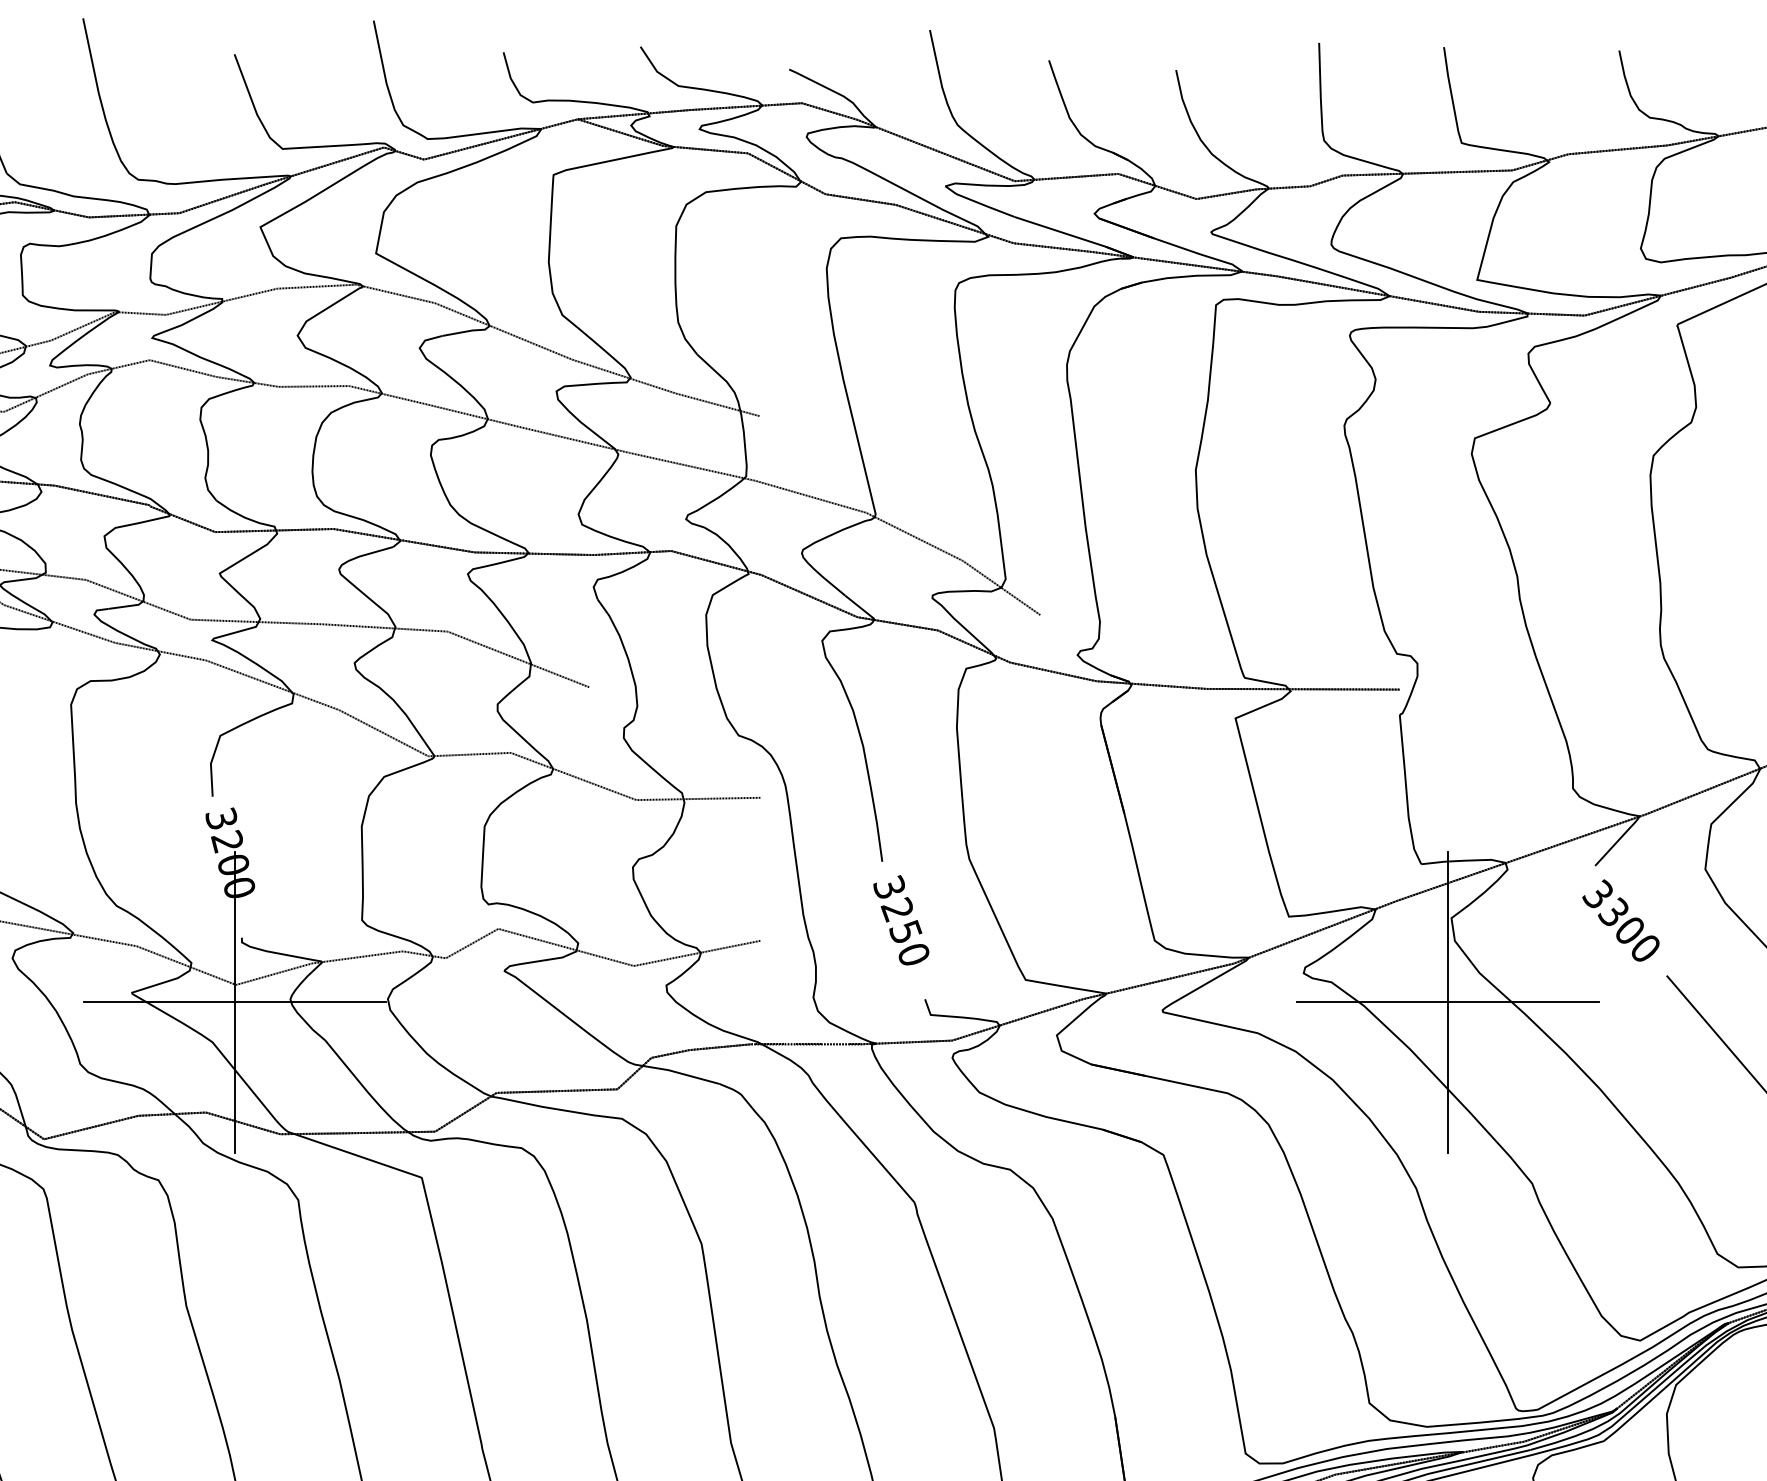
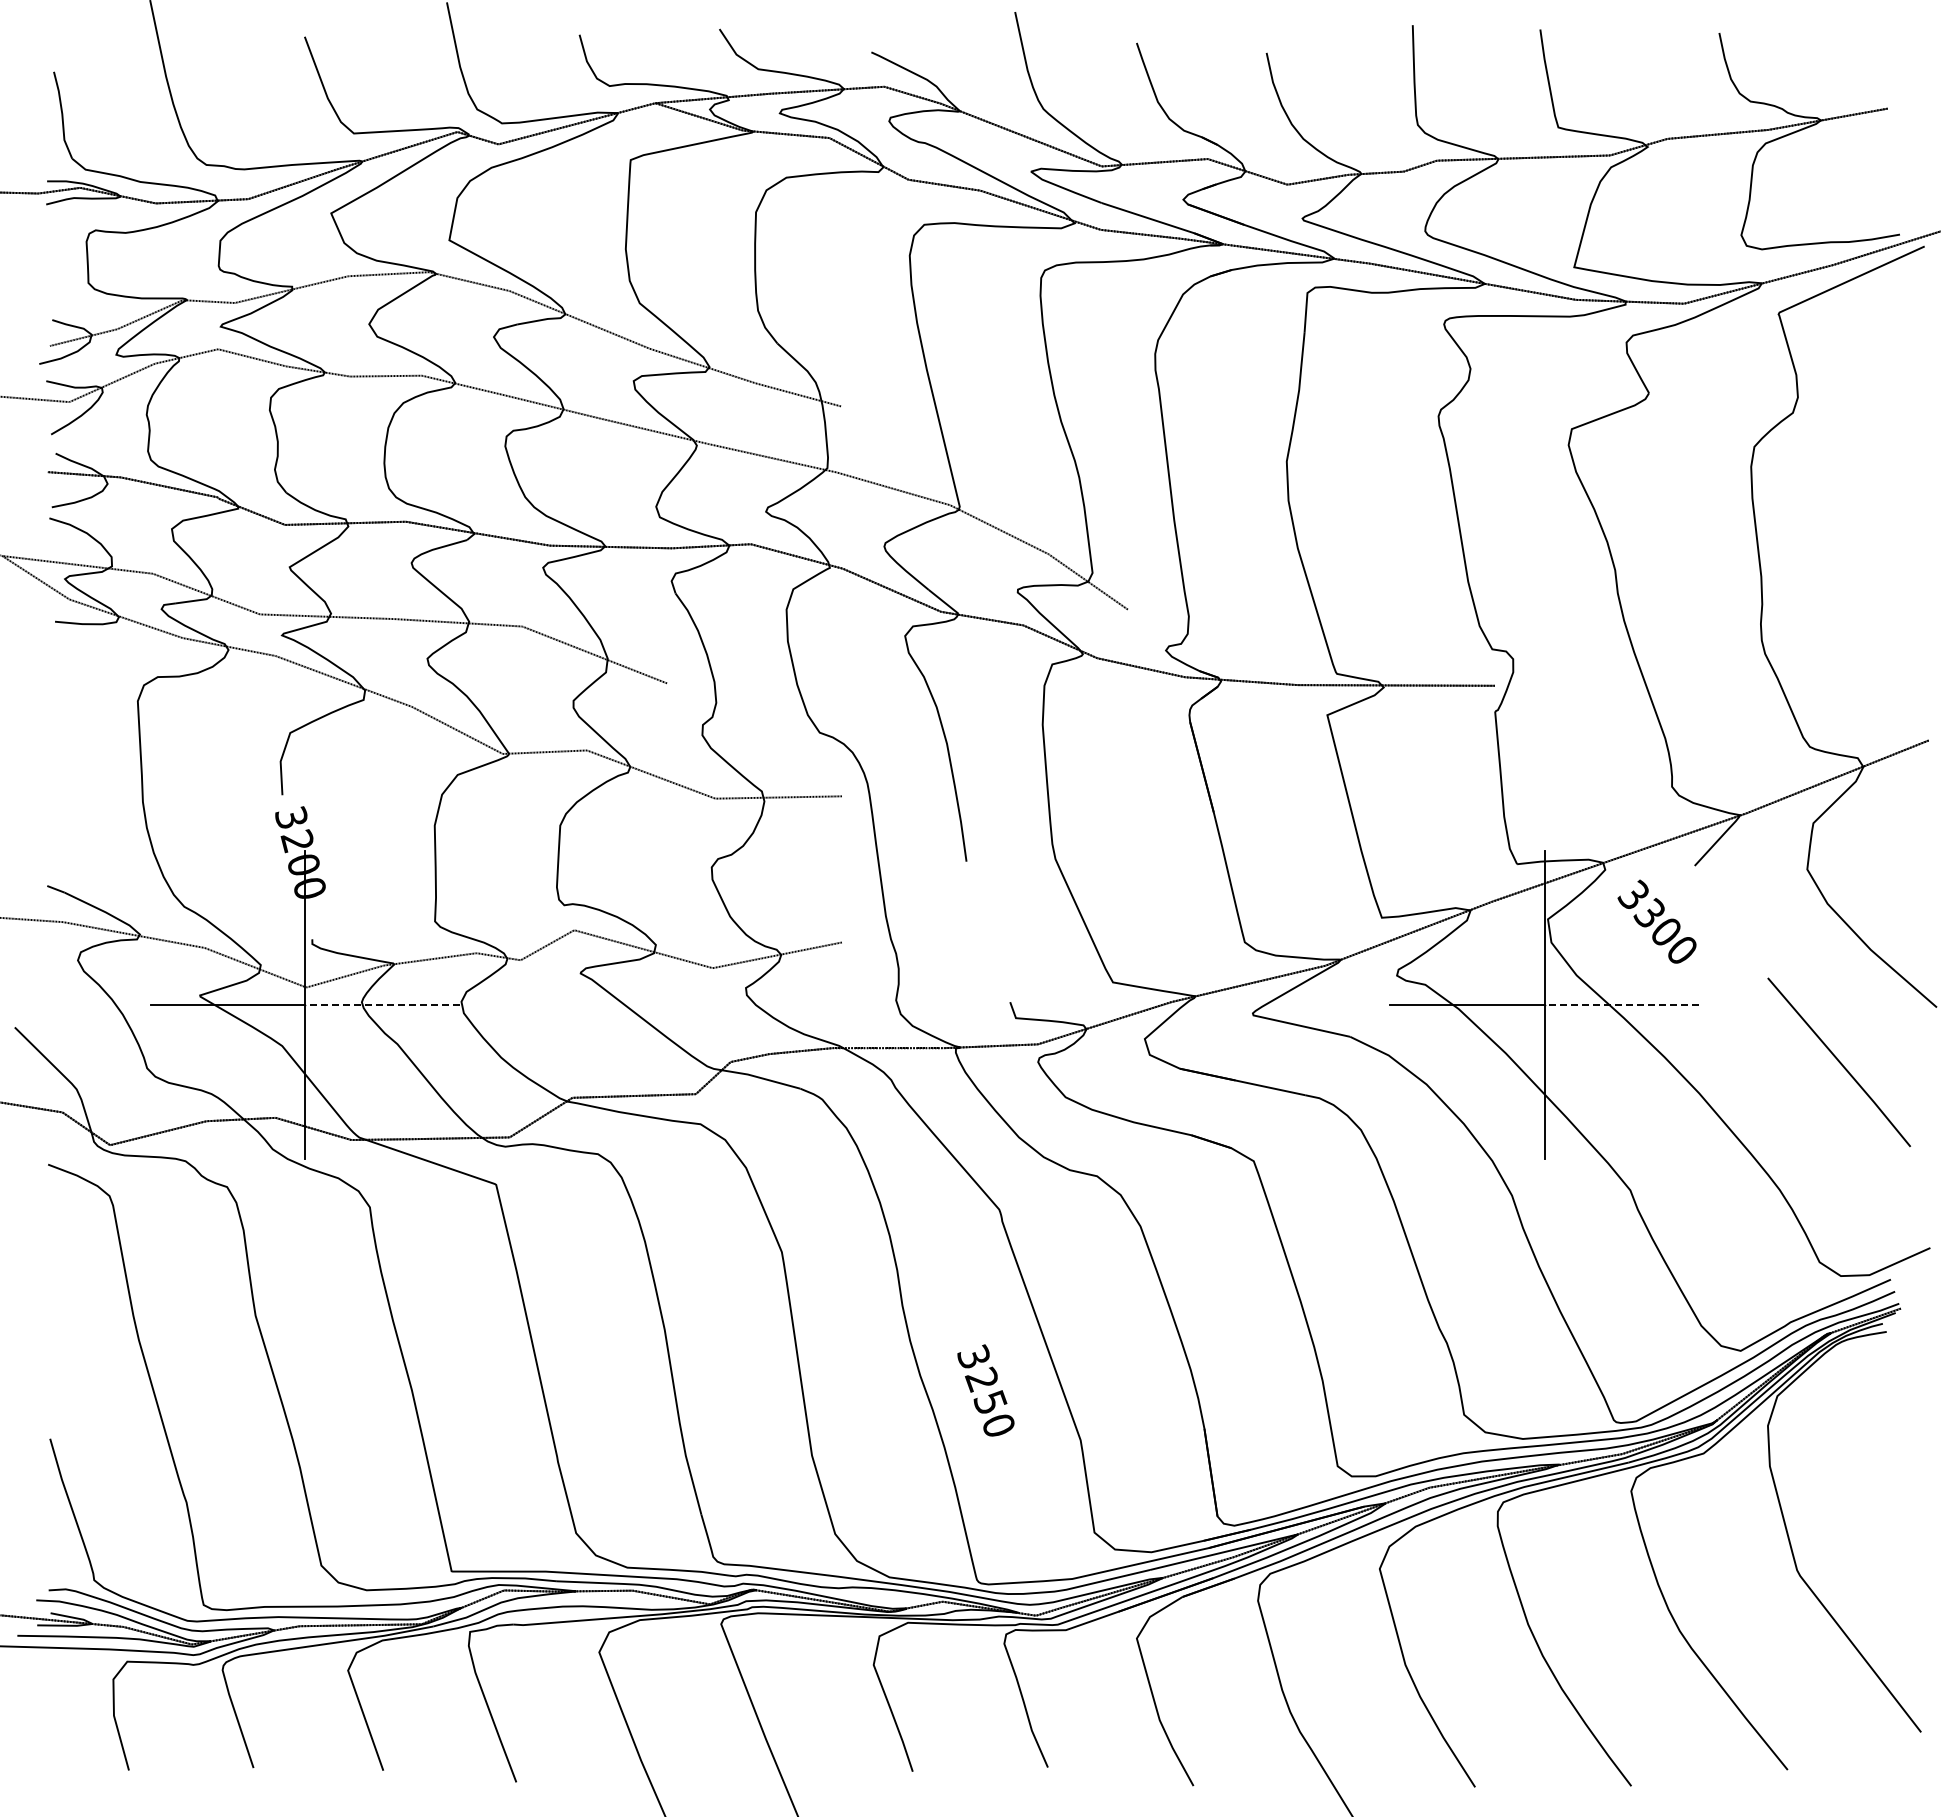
text: (900, 920) -> (985, 1390), moved
text: (1620, 920) -> (1656, 921), moved
line: (310, 1002) -> (382, 1005), solid -> dashed
line: (1523, 1002) -> (1621, 1005), solid -> dashed

